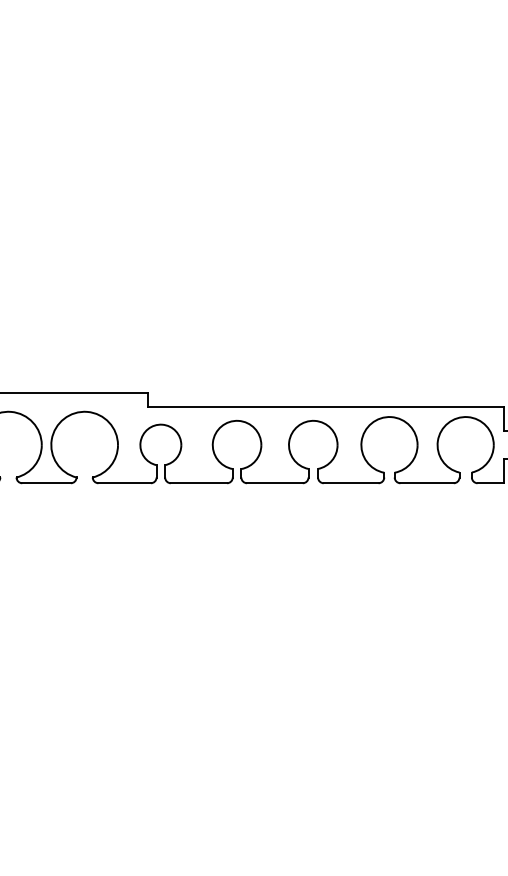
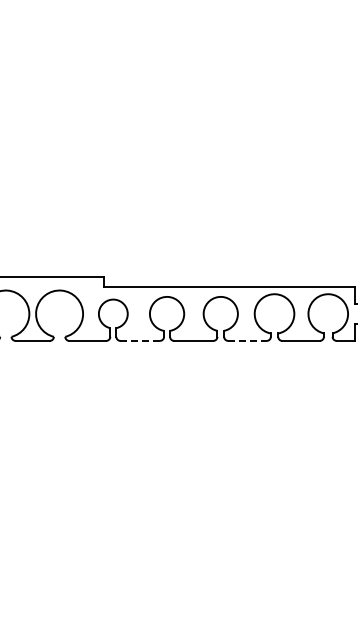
line: (199, 482) -> (140, 340), solid -> dashed
line: (351, 482) -> (247, 340), solid -> dashed

